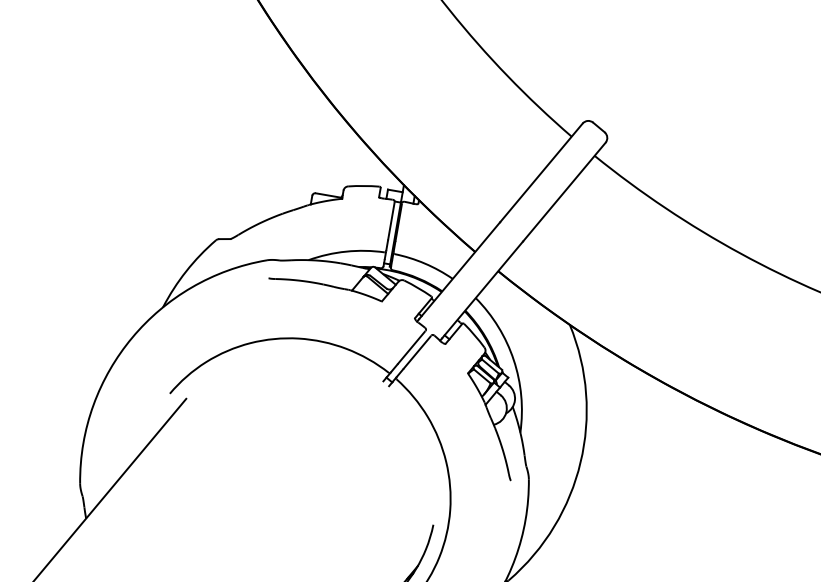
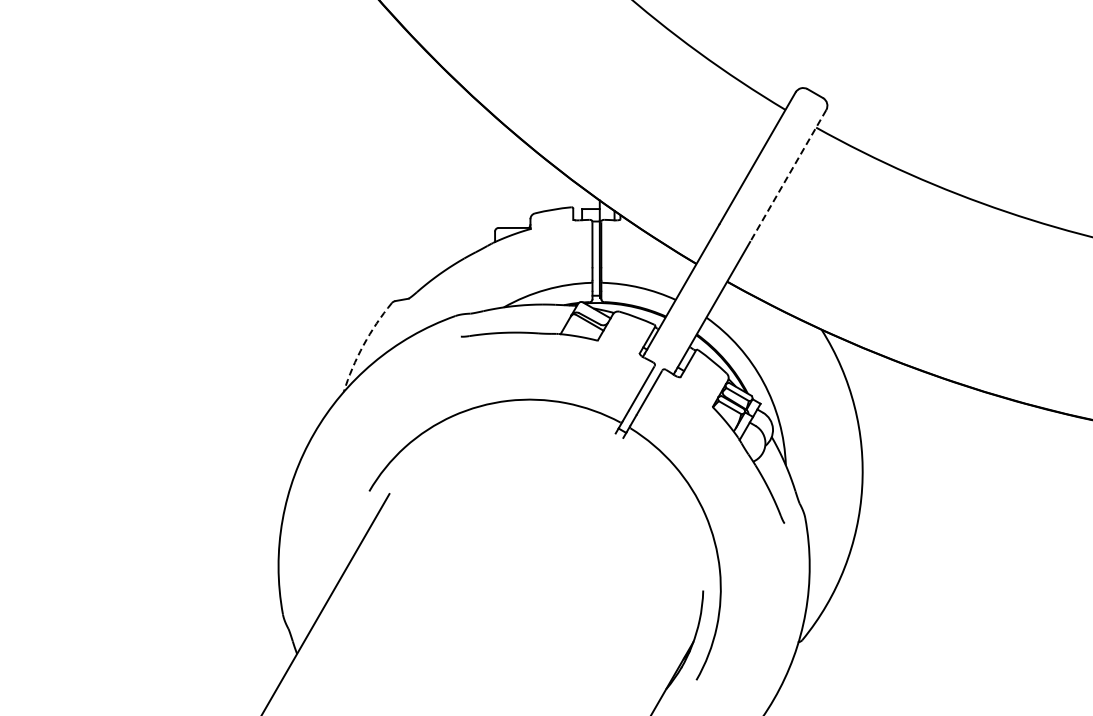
line: (563, 192) -> (787, 176), solid -> dashed
arc: (186, 271) -> (363, 345), solid -> dashed

